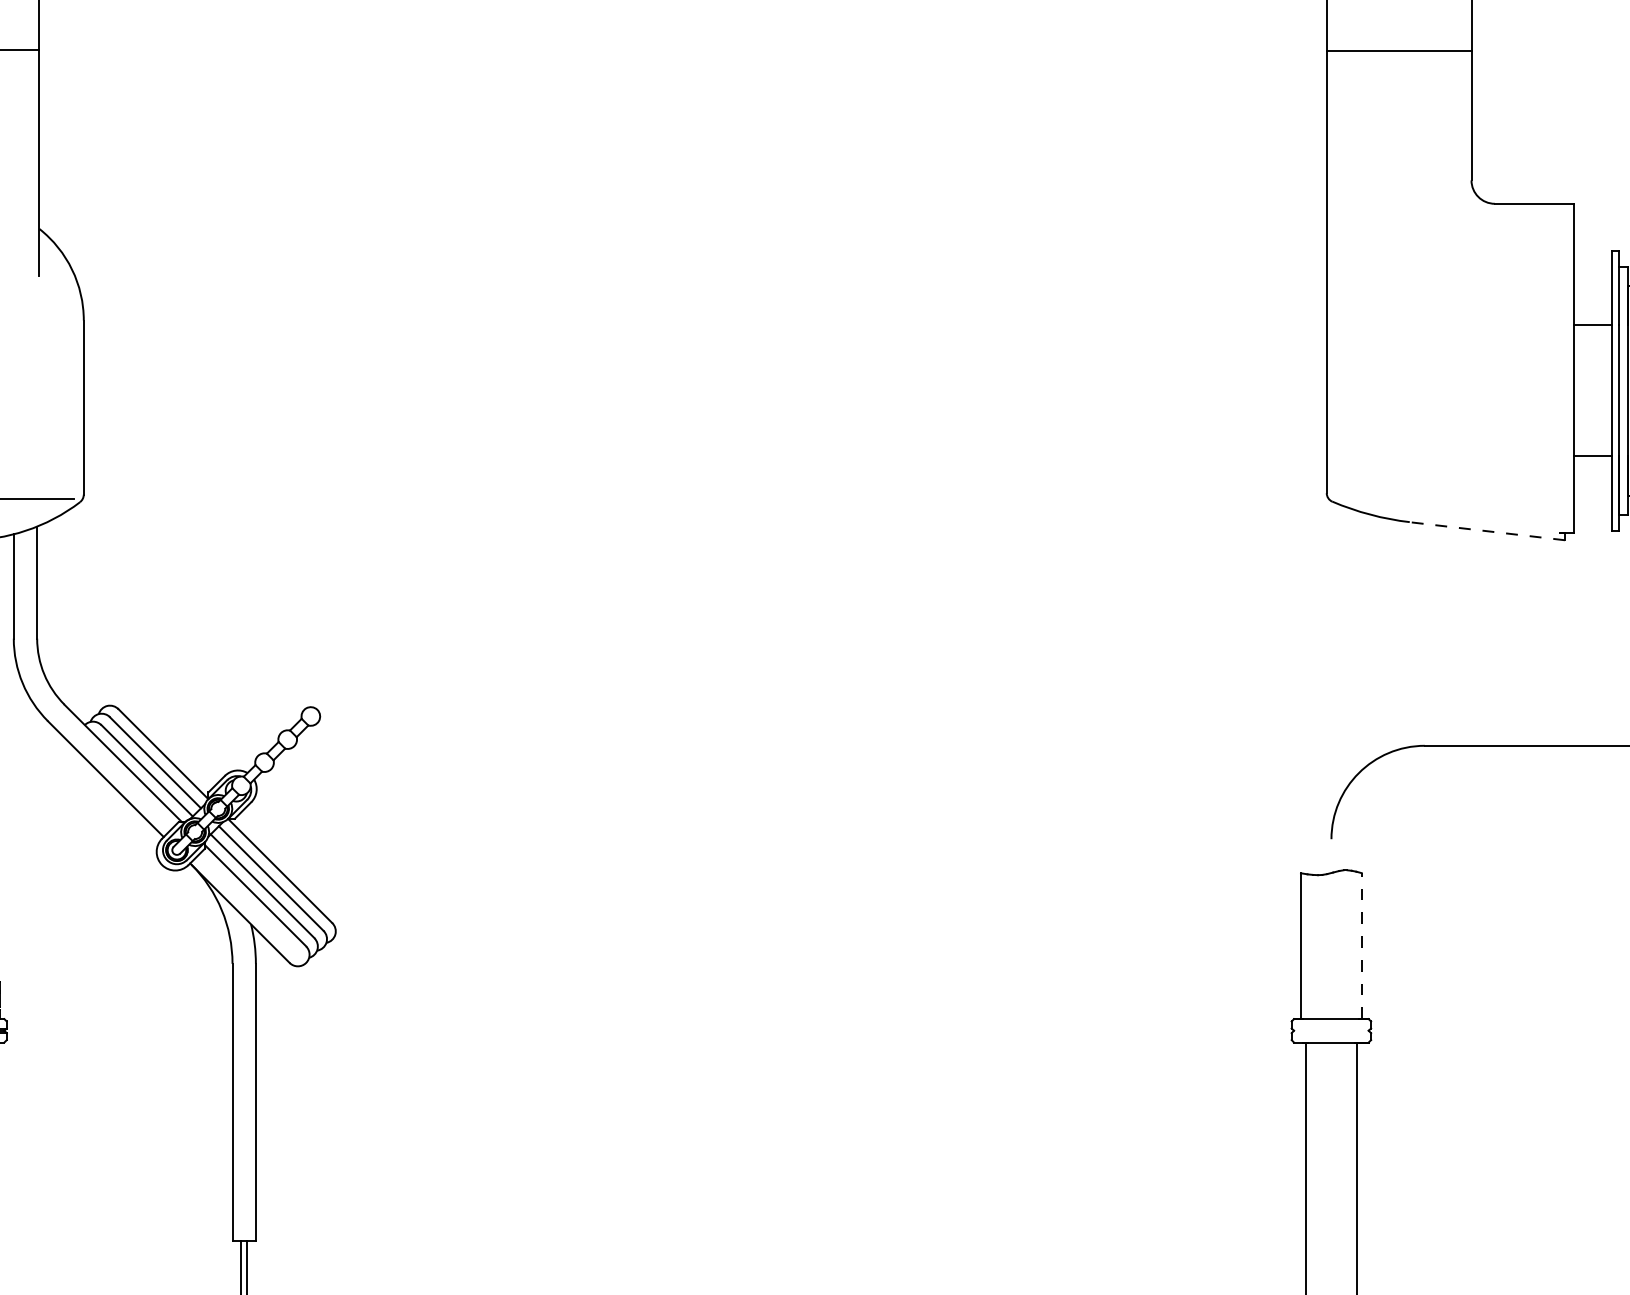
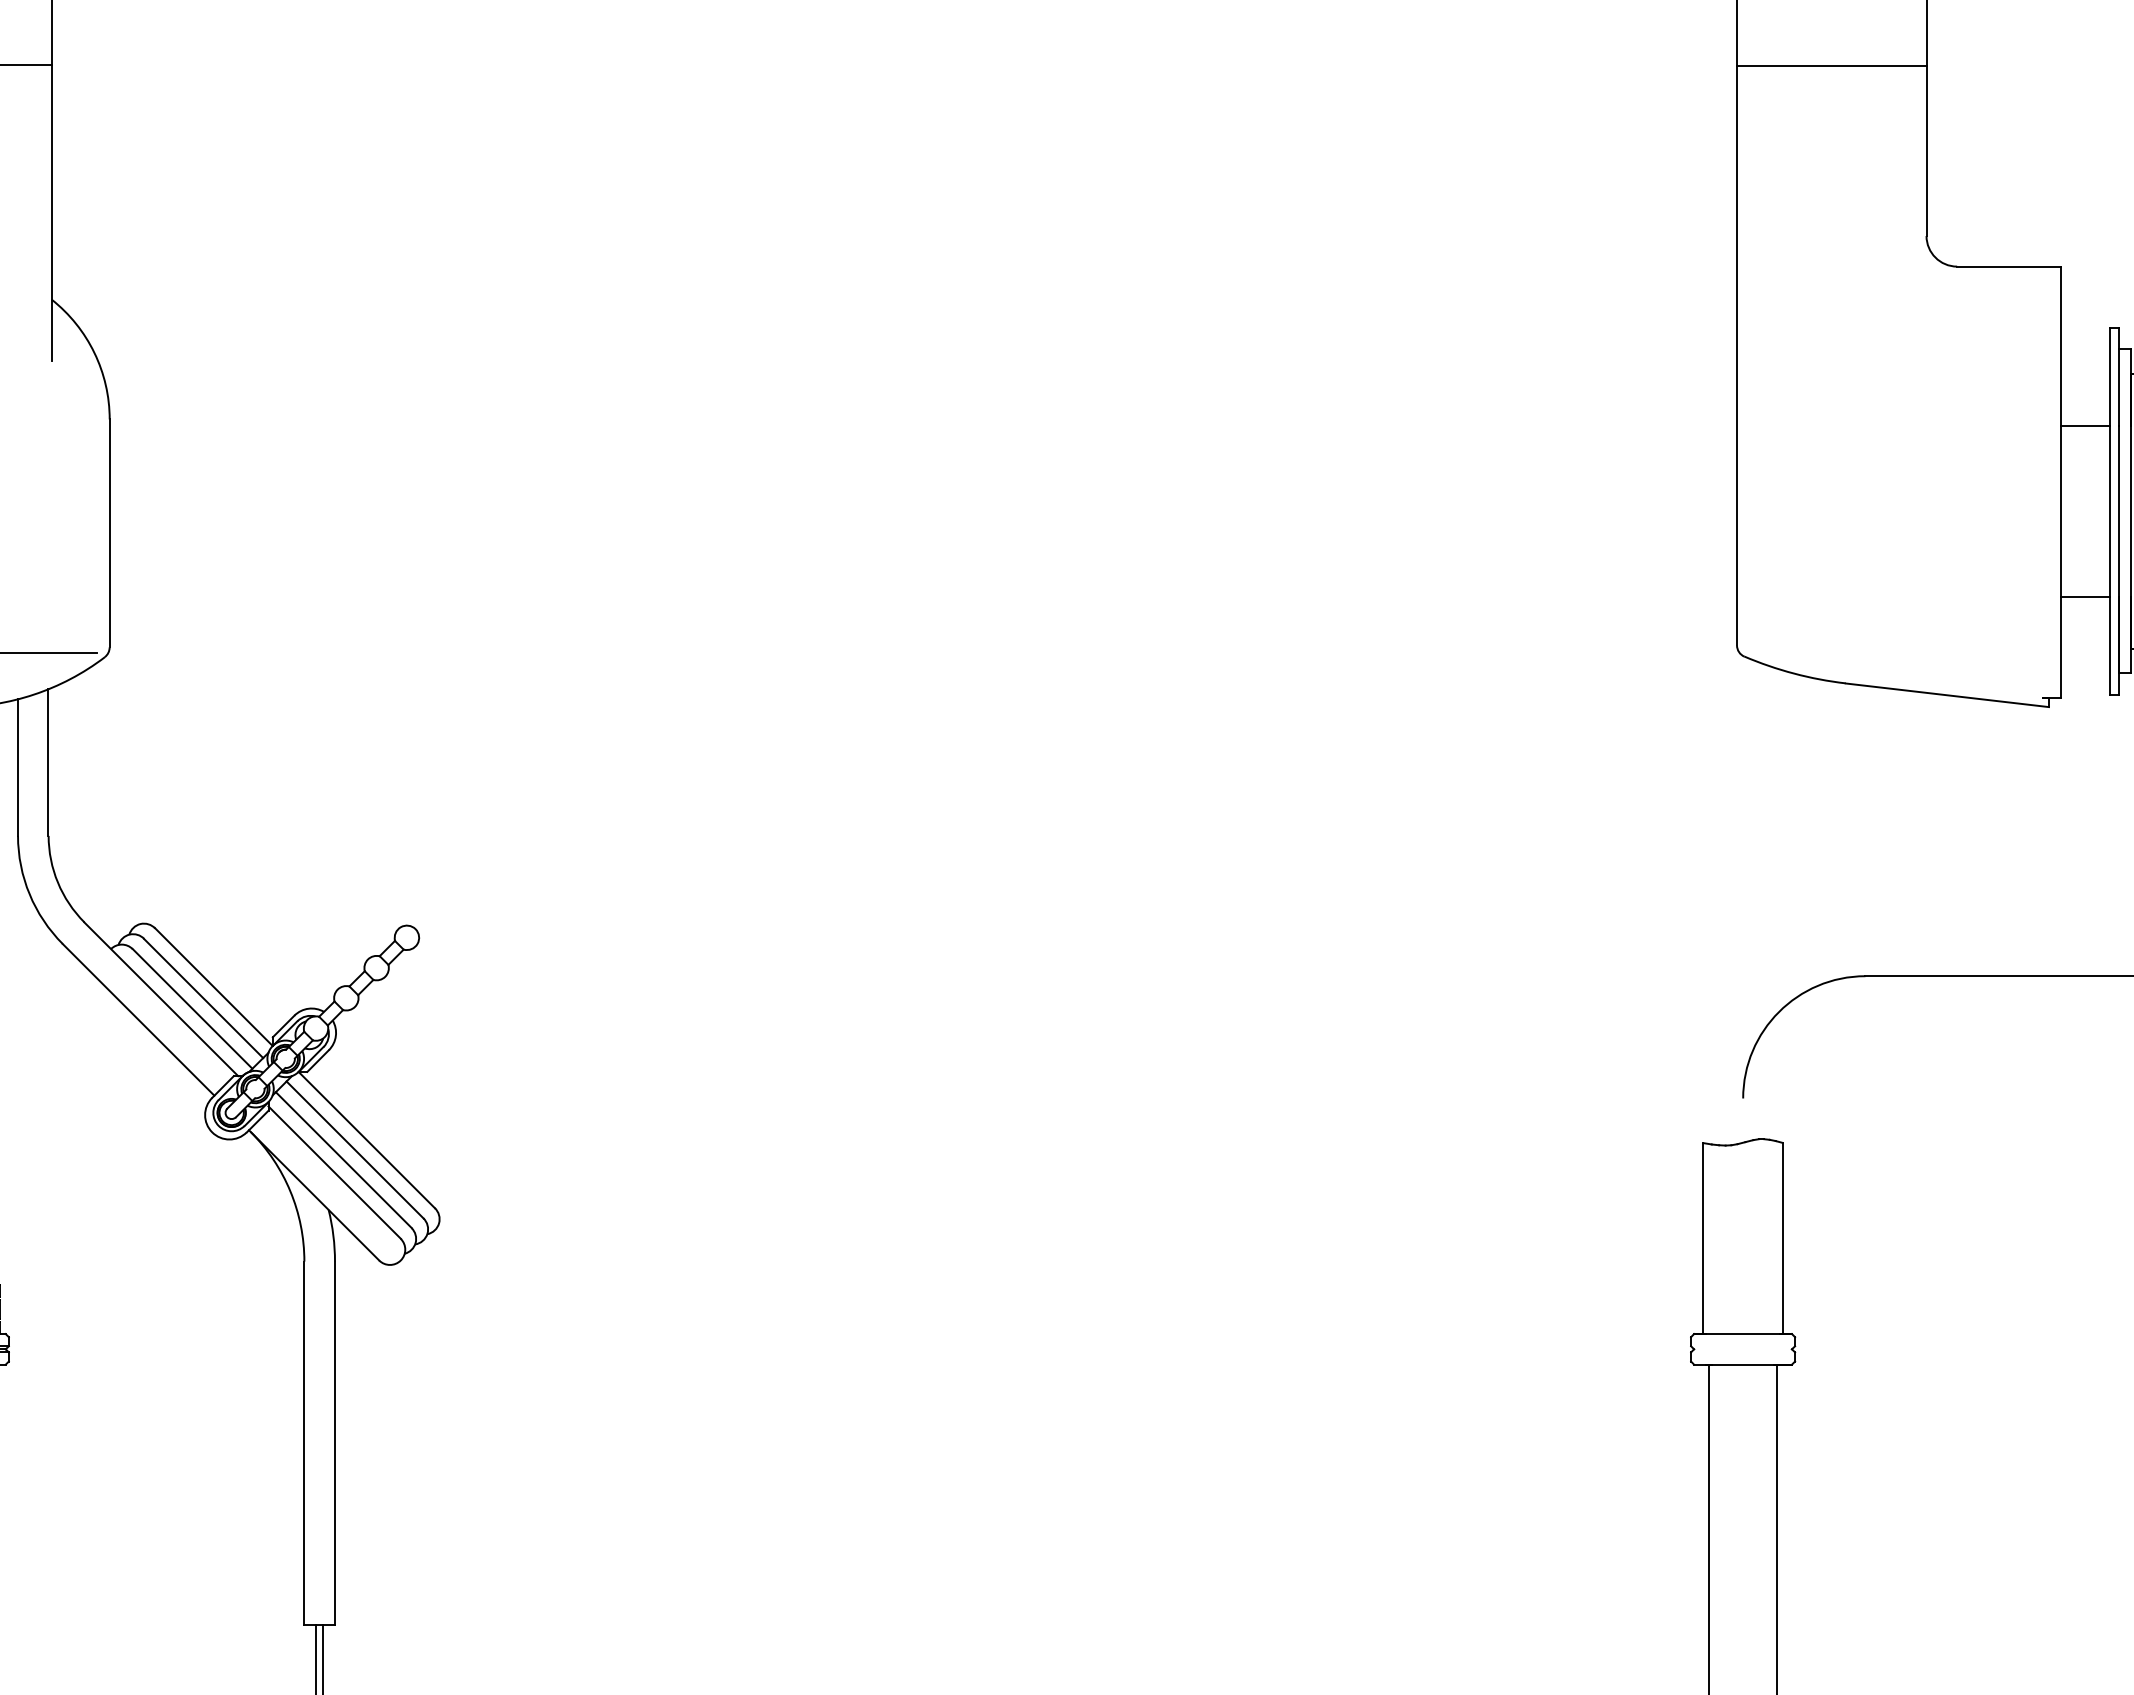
line: (1486, 531) -> (1946, 695), dashed -> solid
line: (1361, 946) -> (1782, 1238), dashed -> solid

